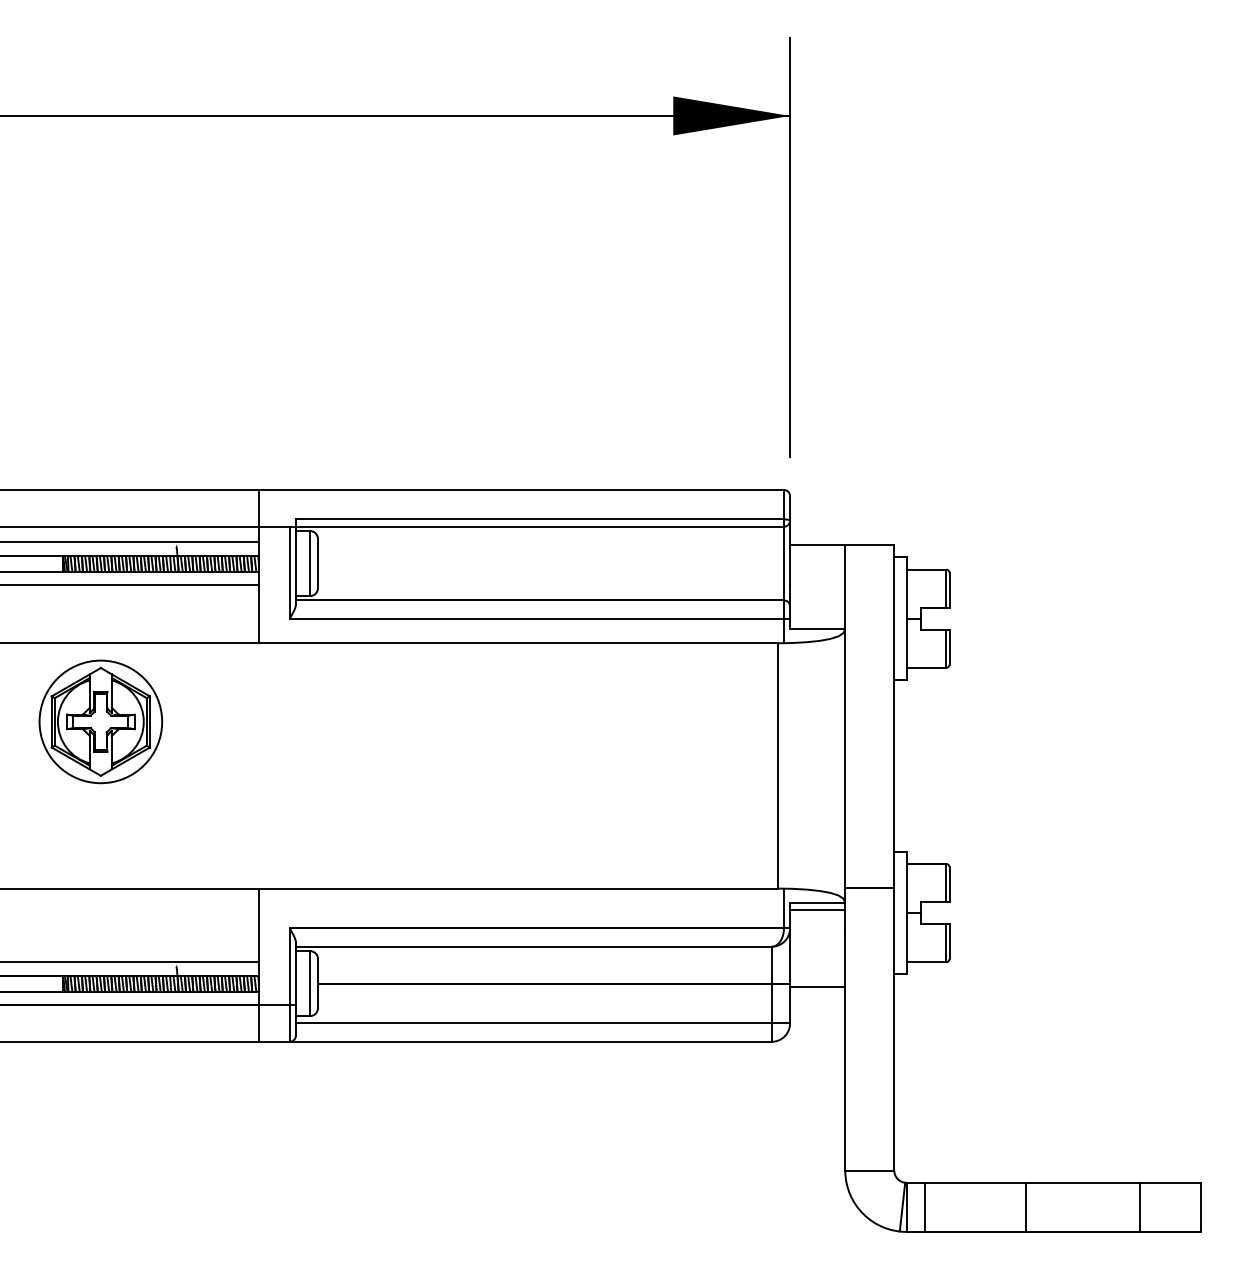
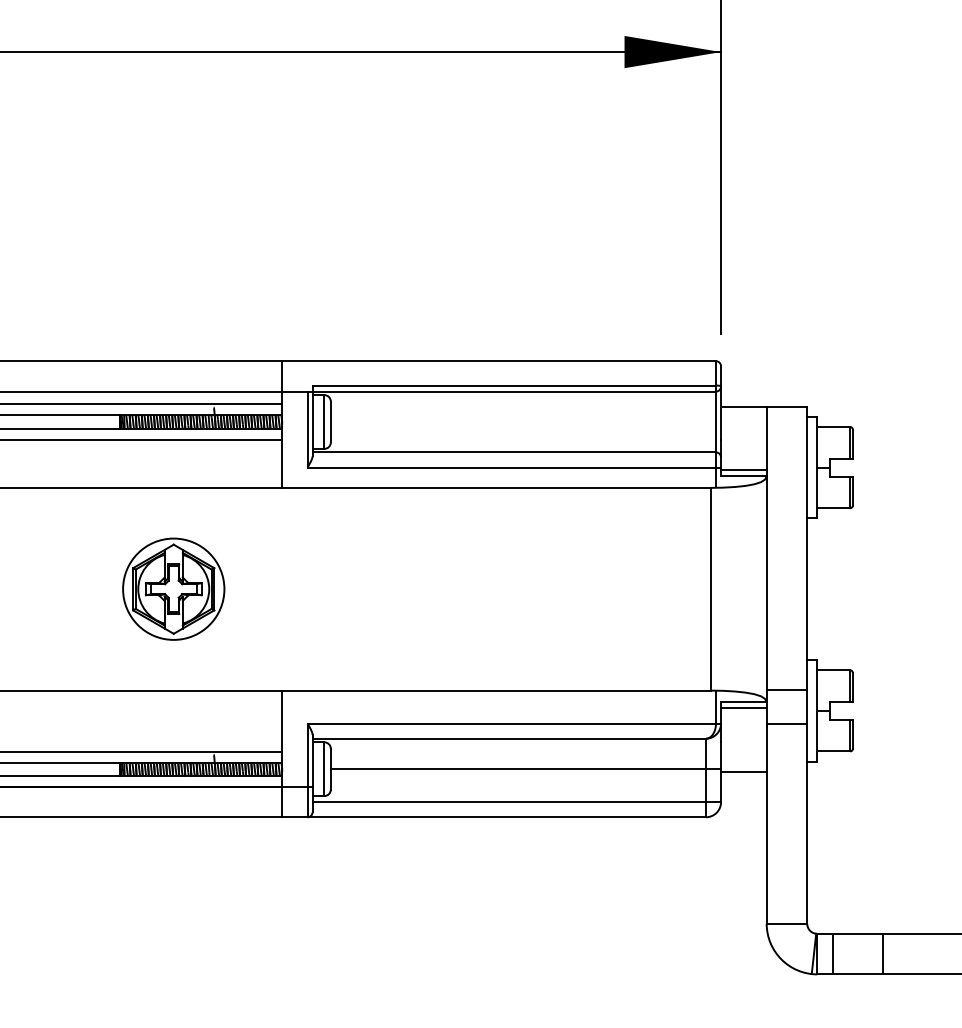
line: (817, 621) -> (743, 469), added
part: (100, 721) -> (173, 588), moved
line: (869, 928) -> (786, 723), added
line: (1026, 1206) -> (883, 953), moved

